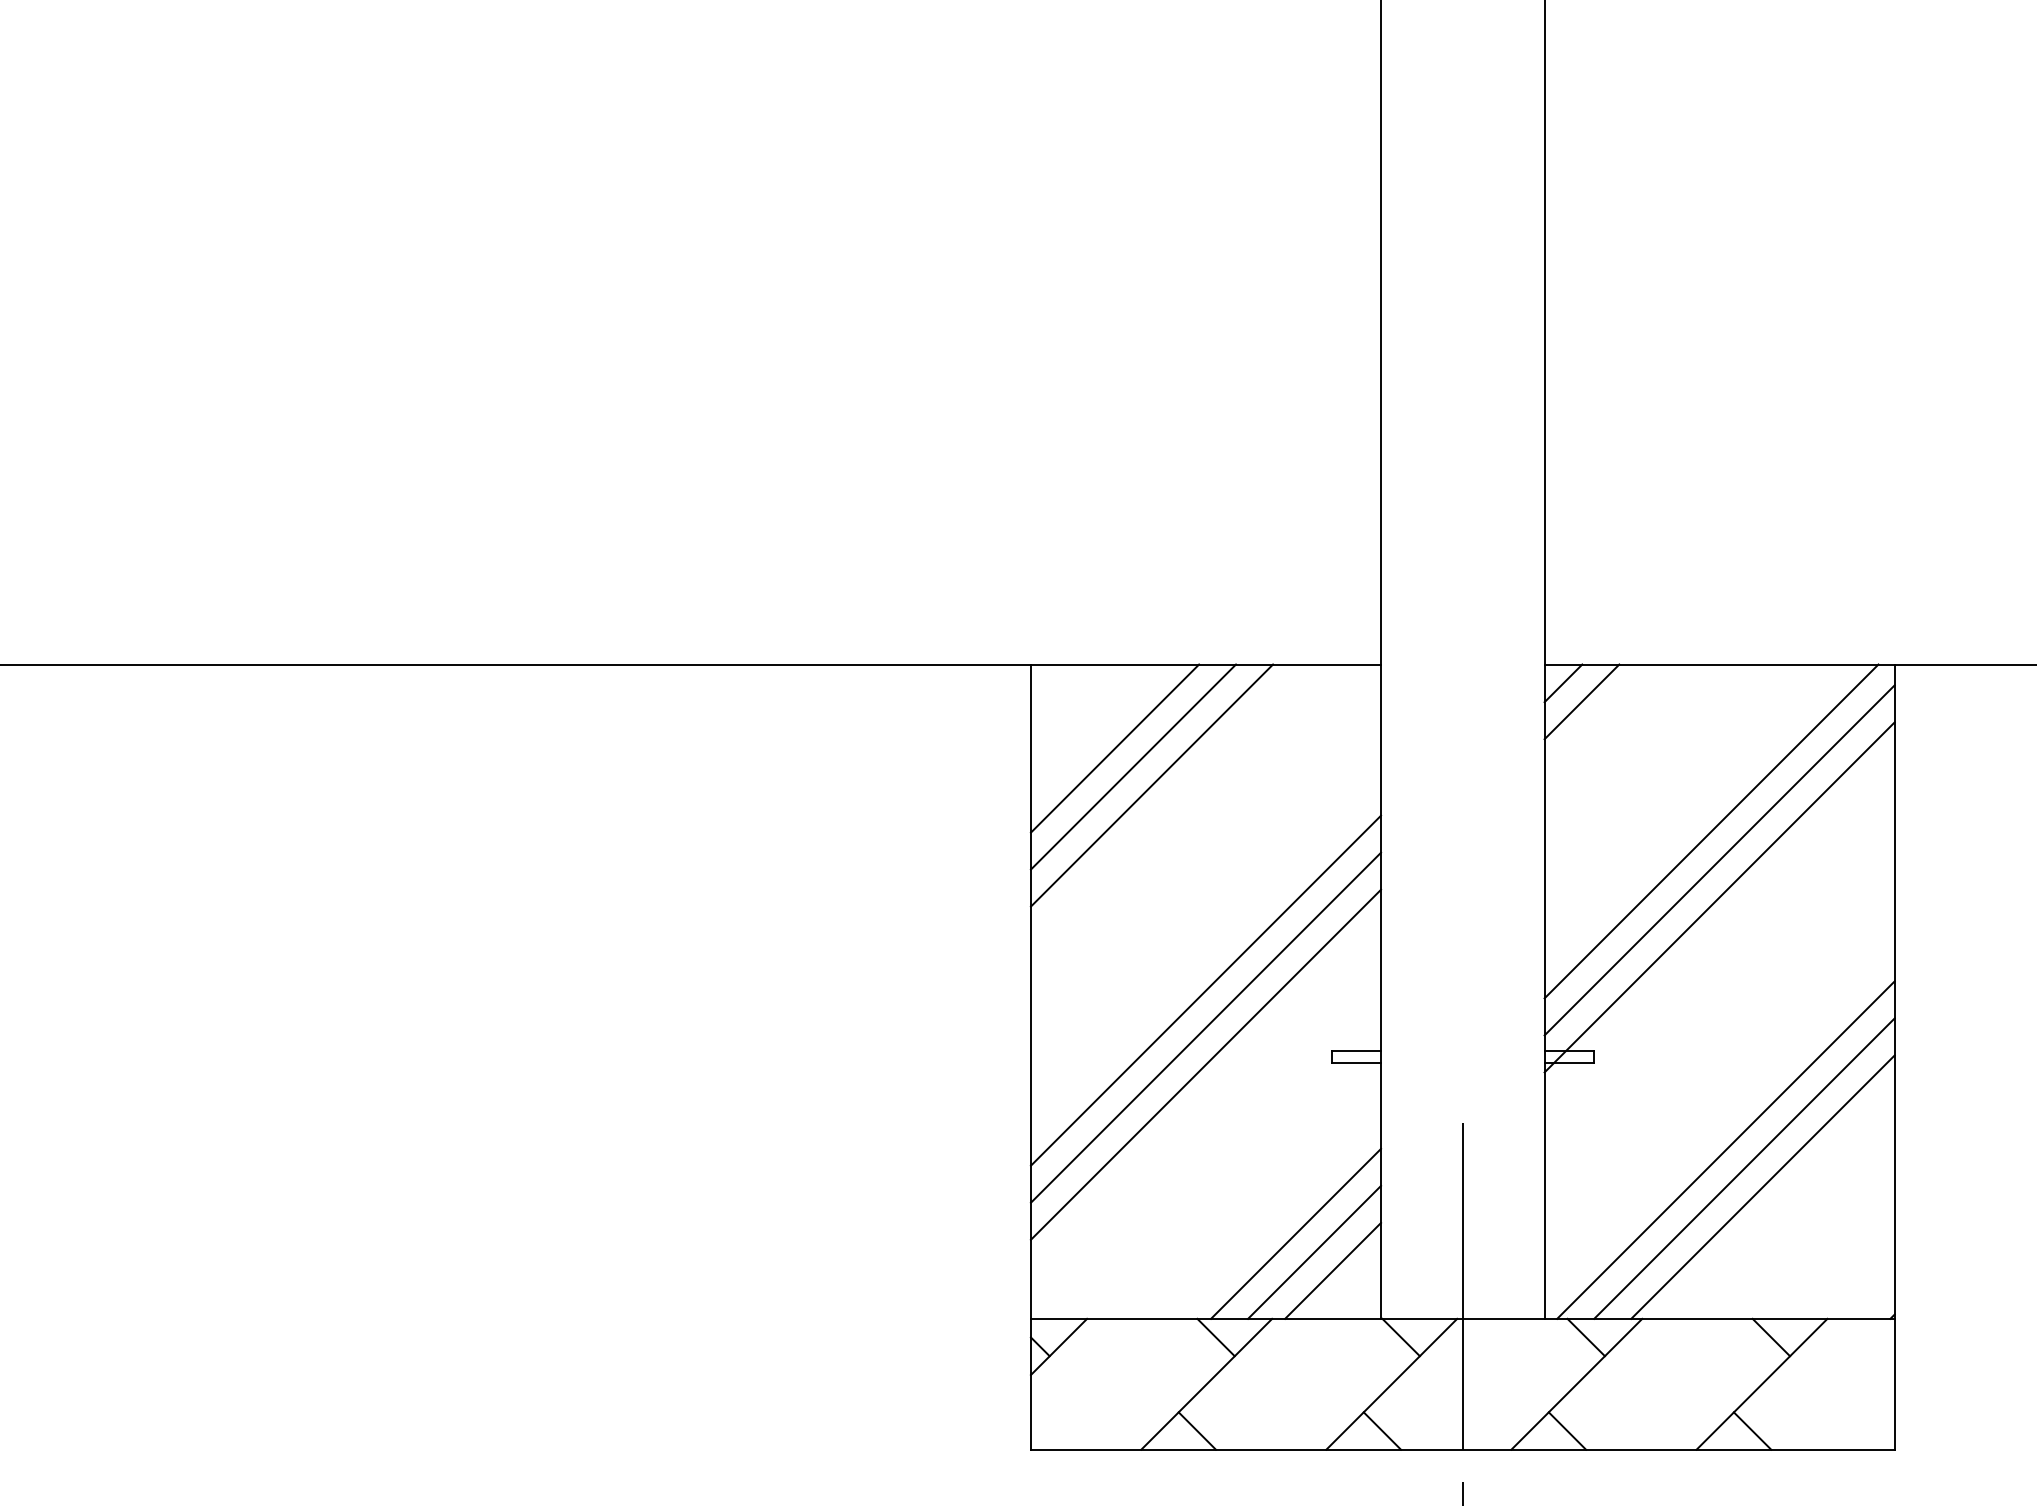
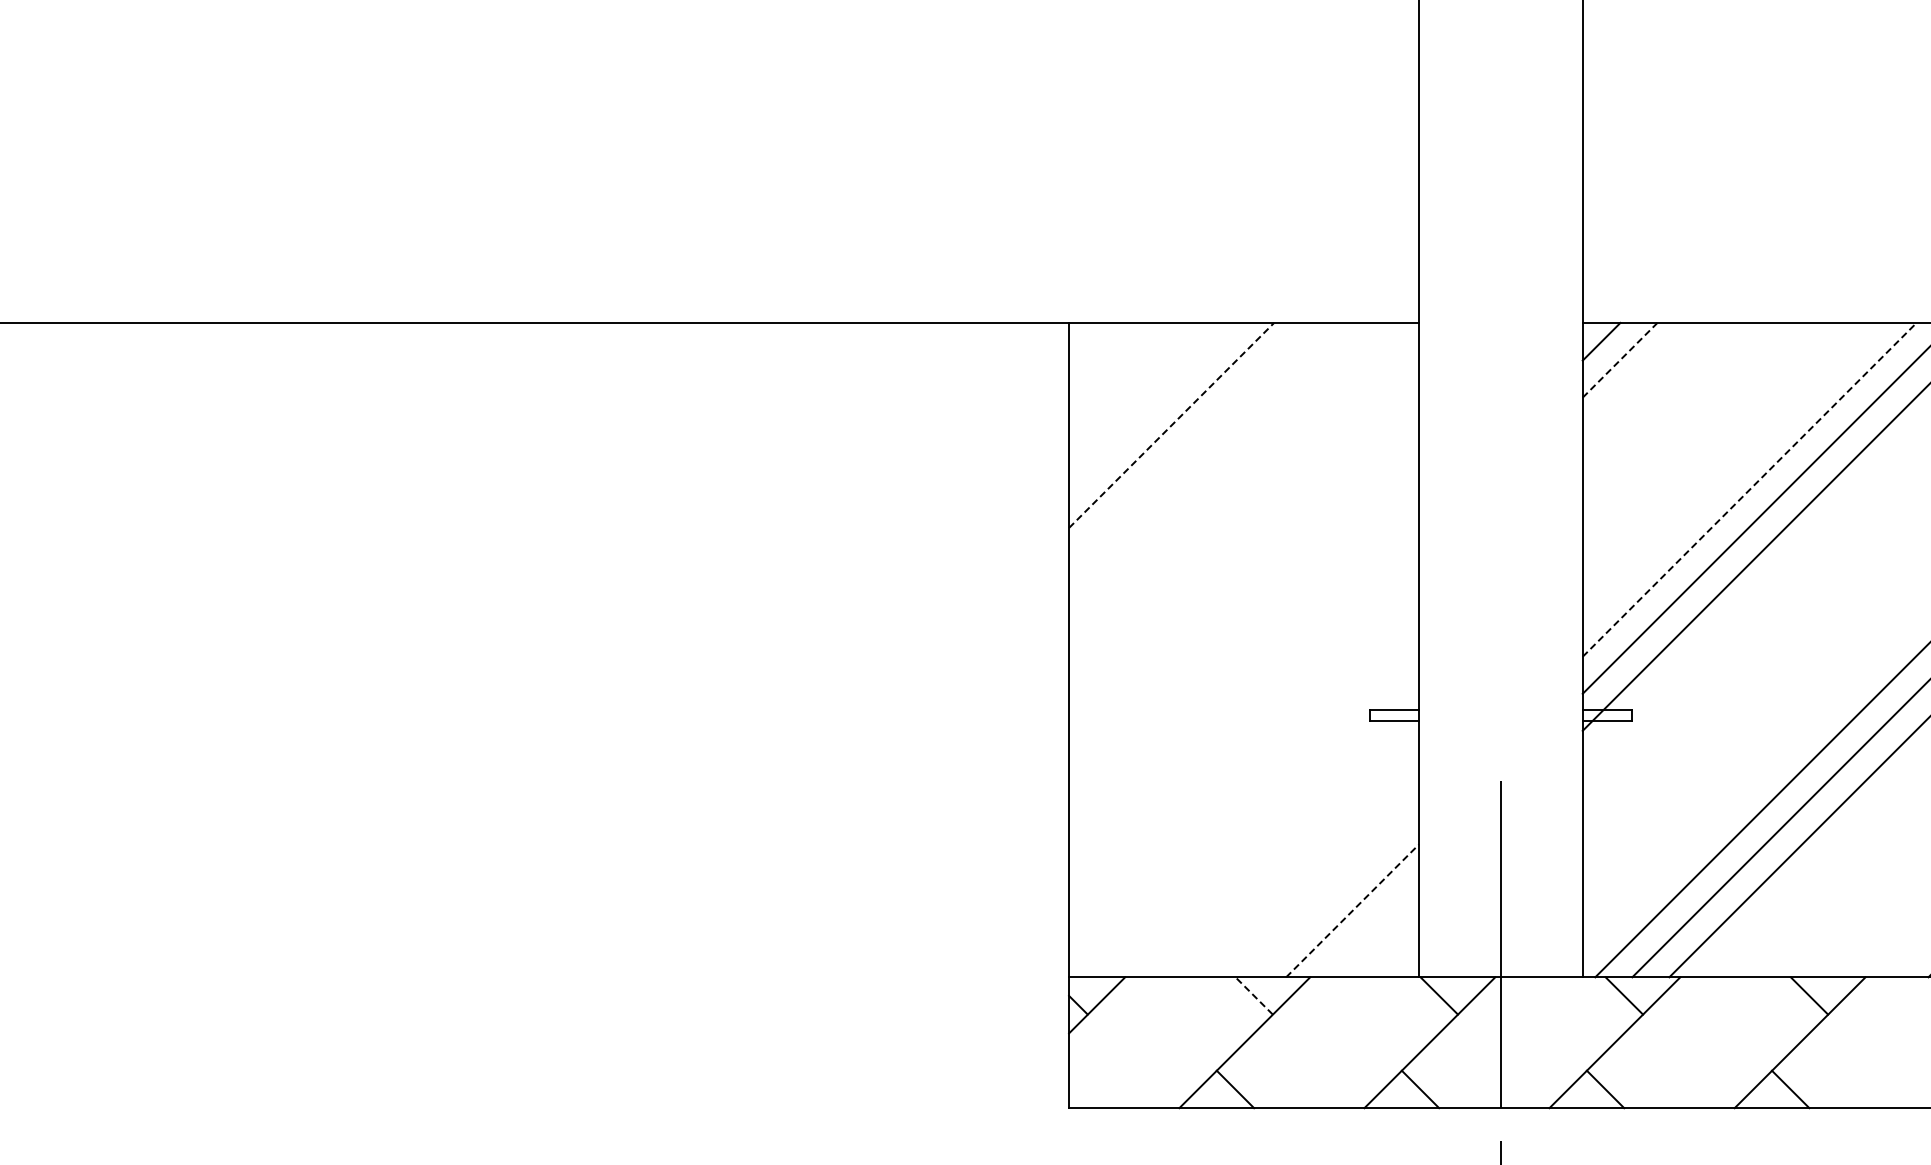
line: (1581, 701) -> (1619, 359), solid -> dashed
line: (1114, 748) -> (1152, 406), removed
line: (1133, 766) -> (1171, 424), solid -> dashed
line: (1151, 785) -> (1189, 443), removed
line: (1711, 831) -> (1749, 489), solid -> dashed
line: (1205, 990) -> (1243, 648), removed
line: (1205, 1027) -> (1243, 685), removed
line: (1205, 1064) -> (1243, 722), removed
line: (1296, 1233) -> (1334, 891), removed
line: (1314, 1252) -> (1352, 910), solid -> dashed
line: (1333, 1270) -> (1371, 928), removed
line: (1215, 1337) -> (1253, 995), solid -> dashed

